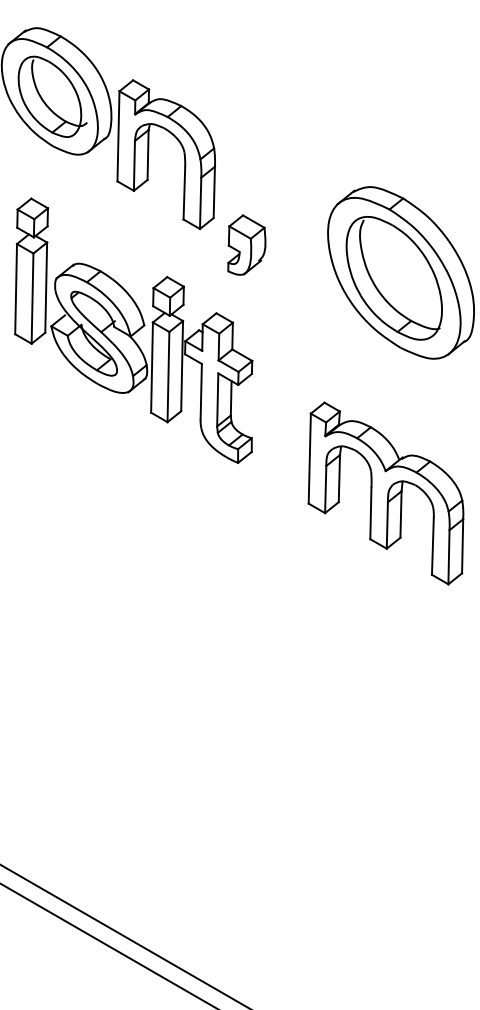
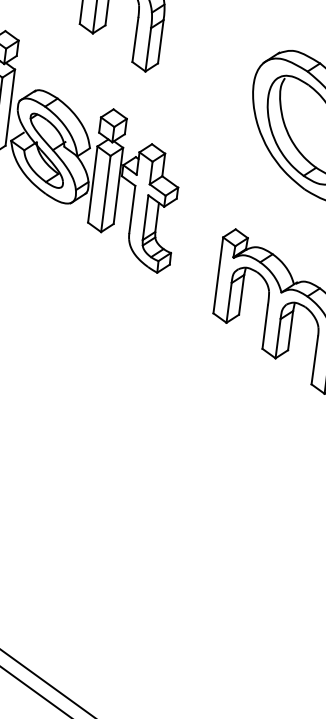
part: (246, 244) -> (183, 88), removed

